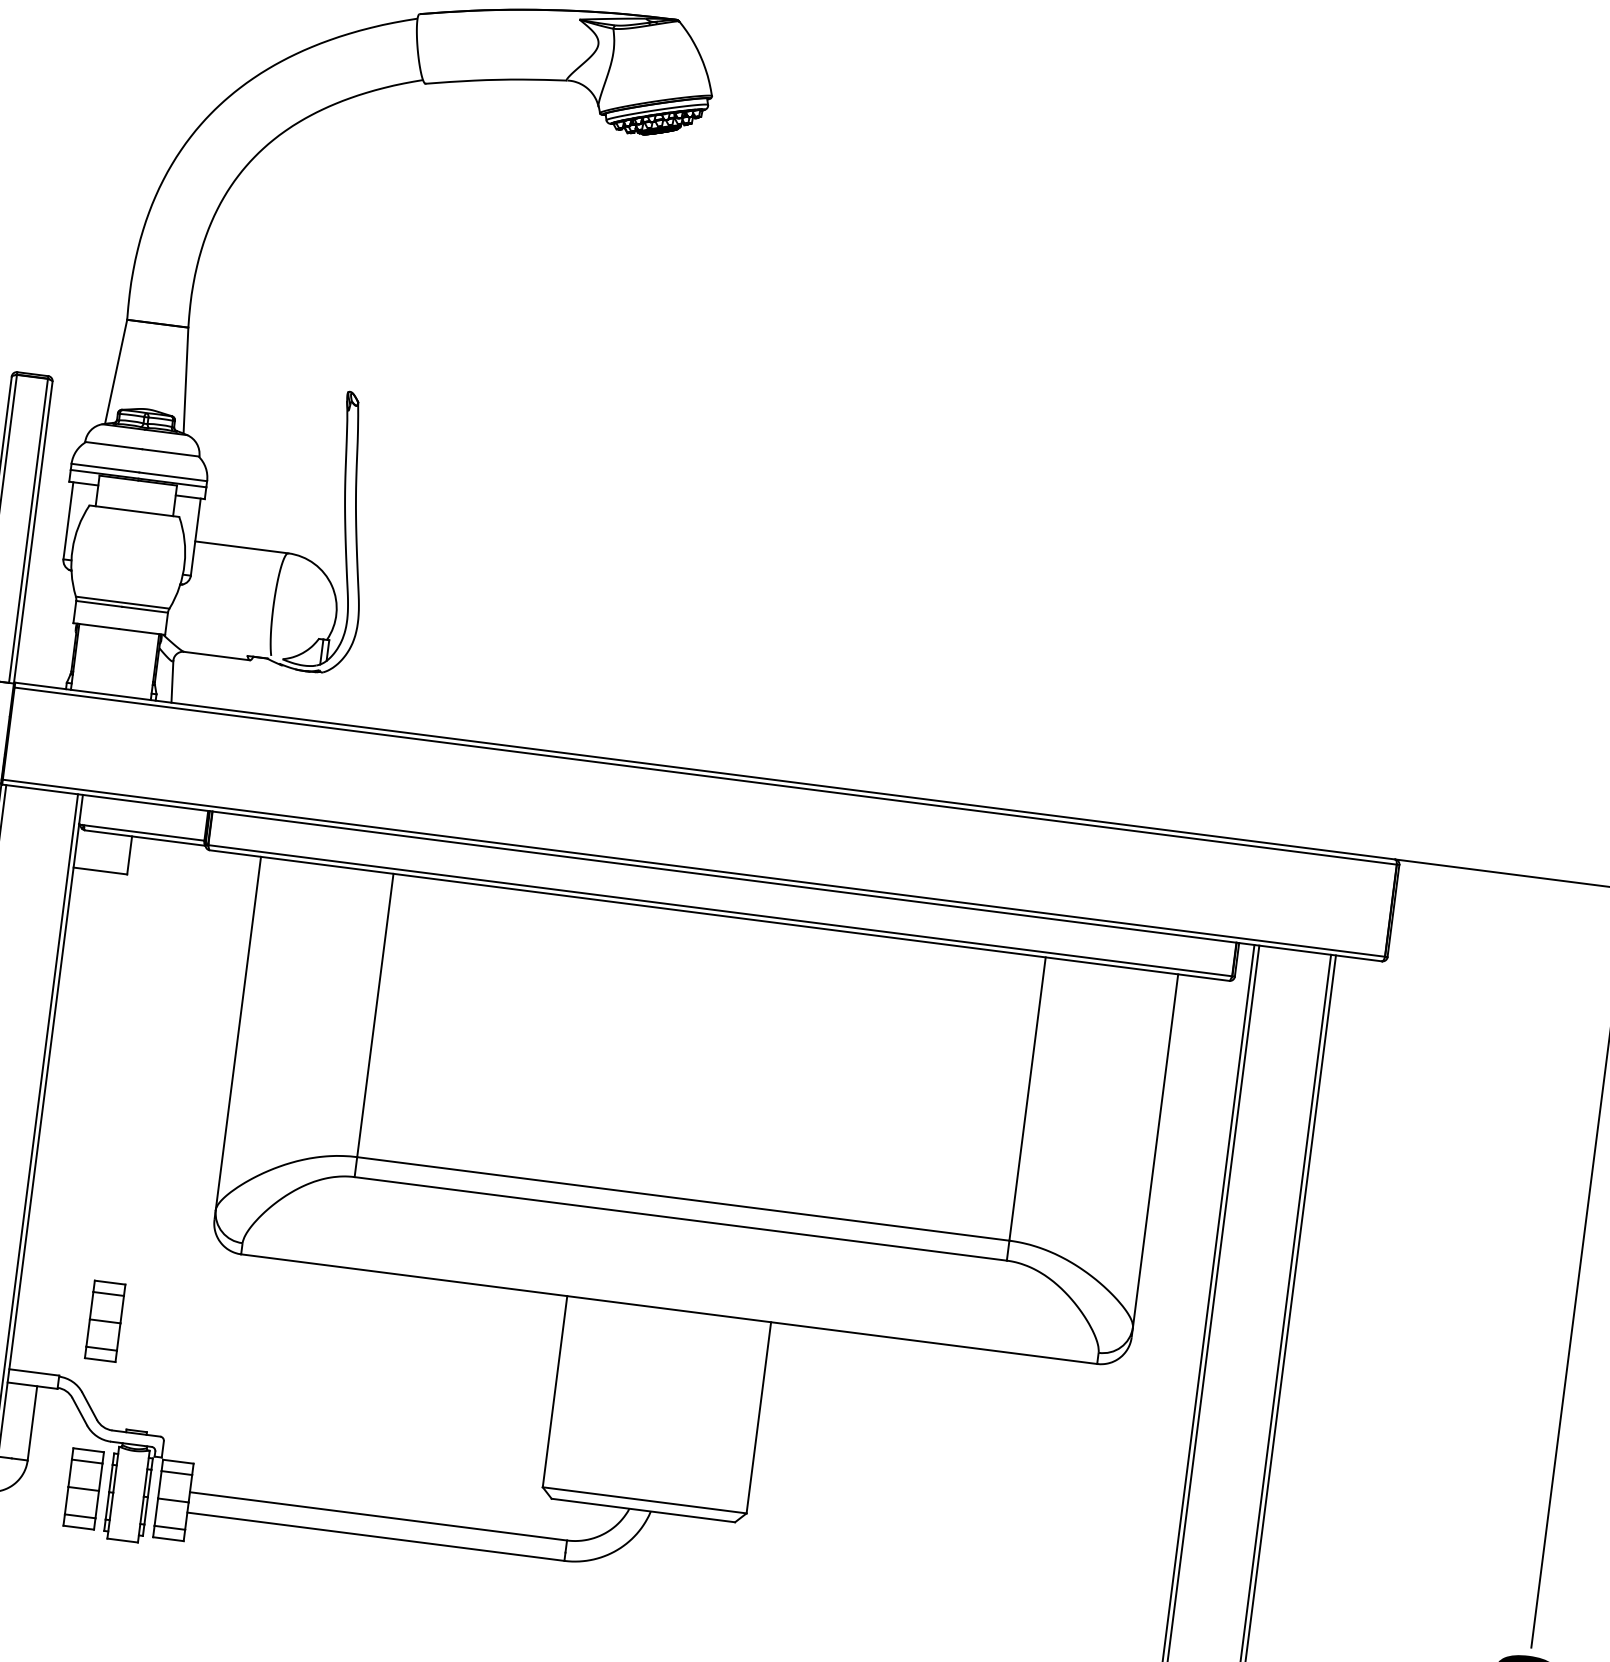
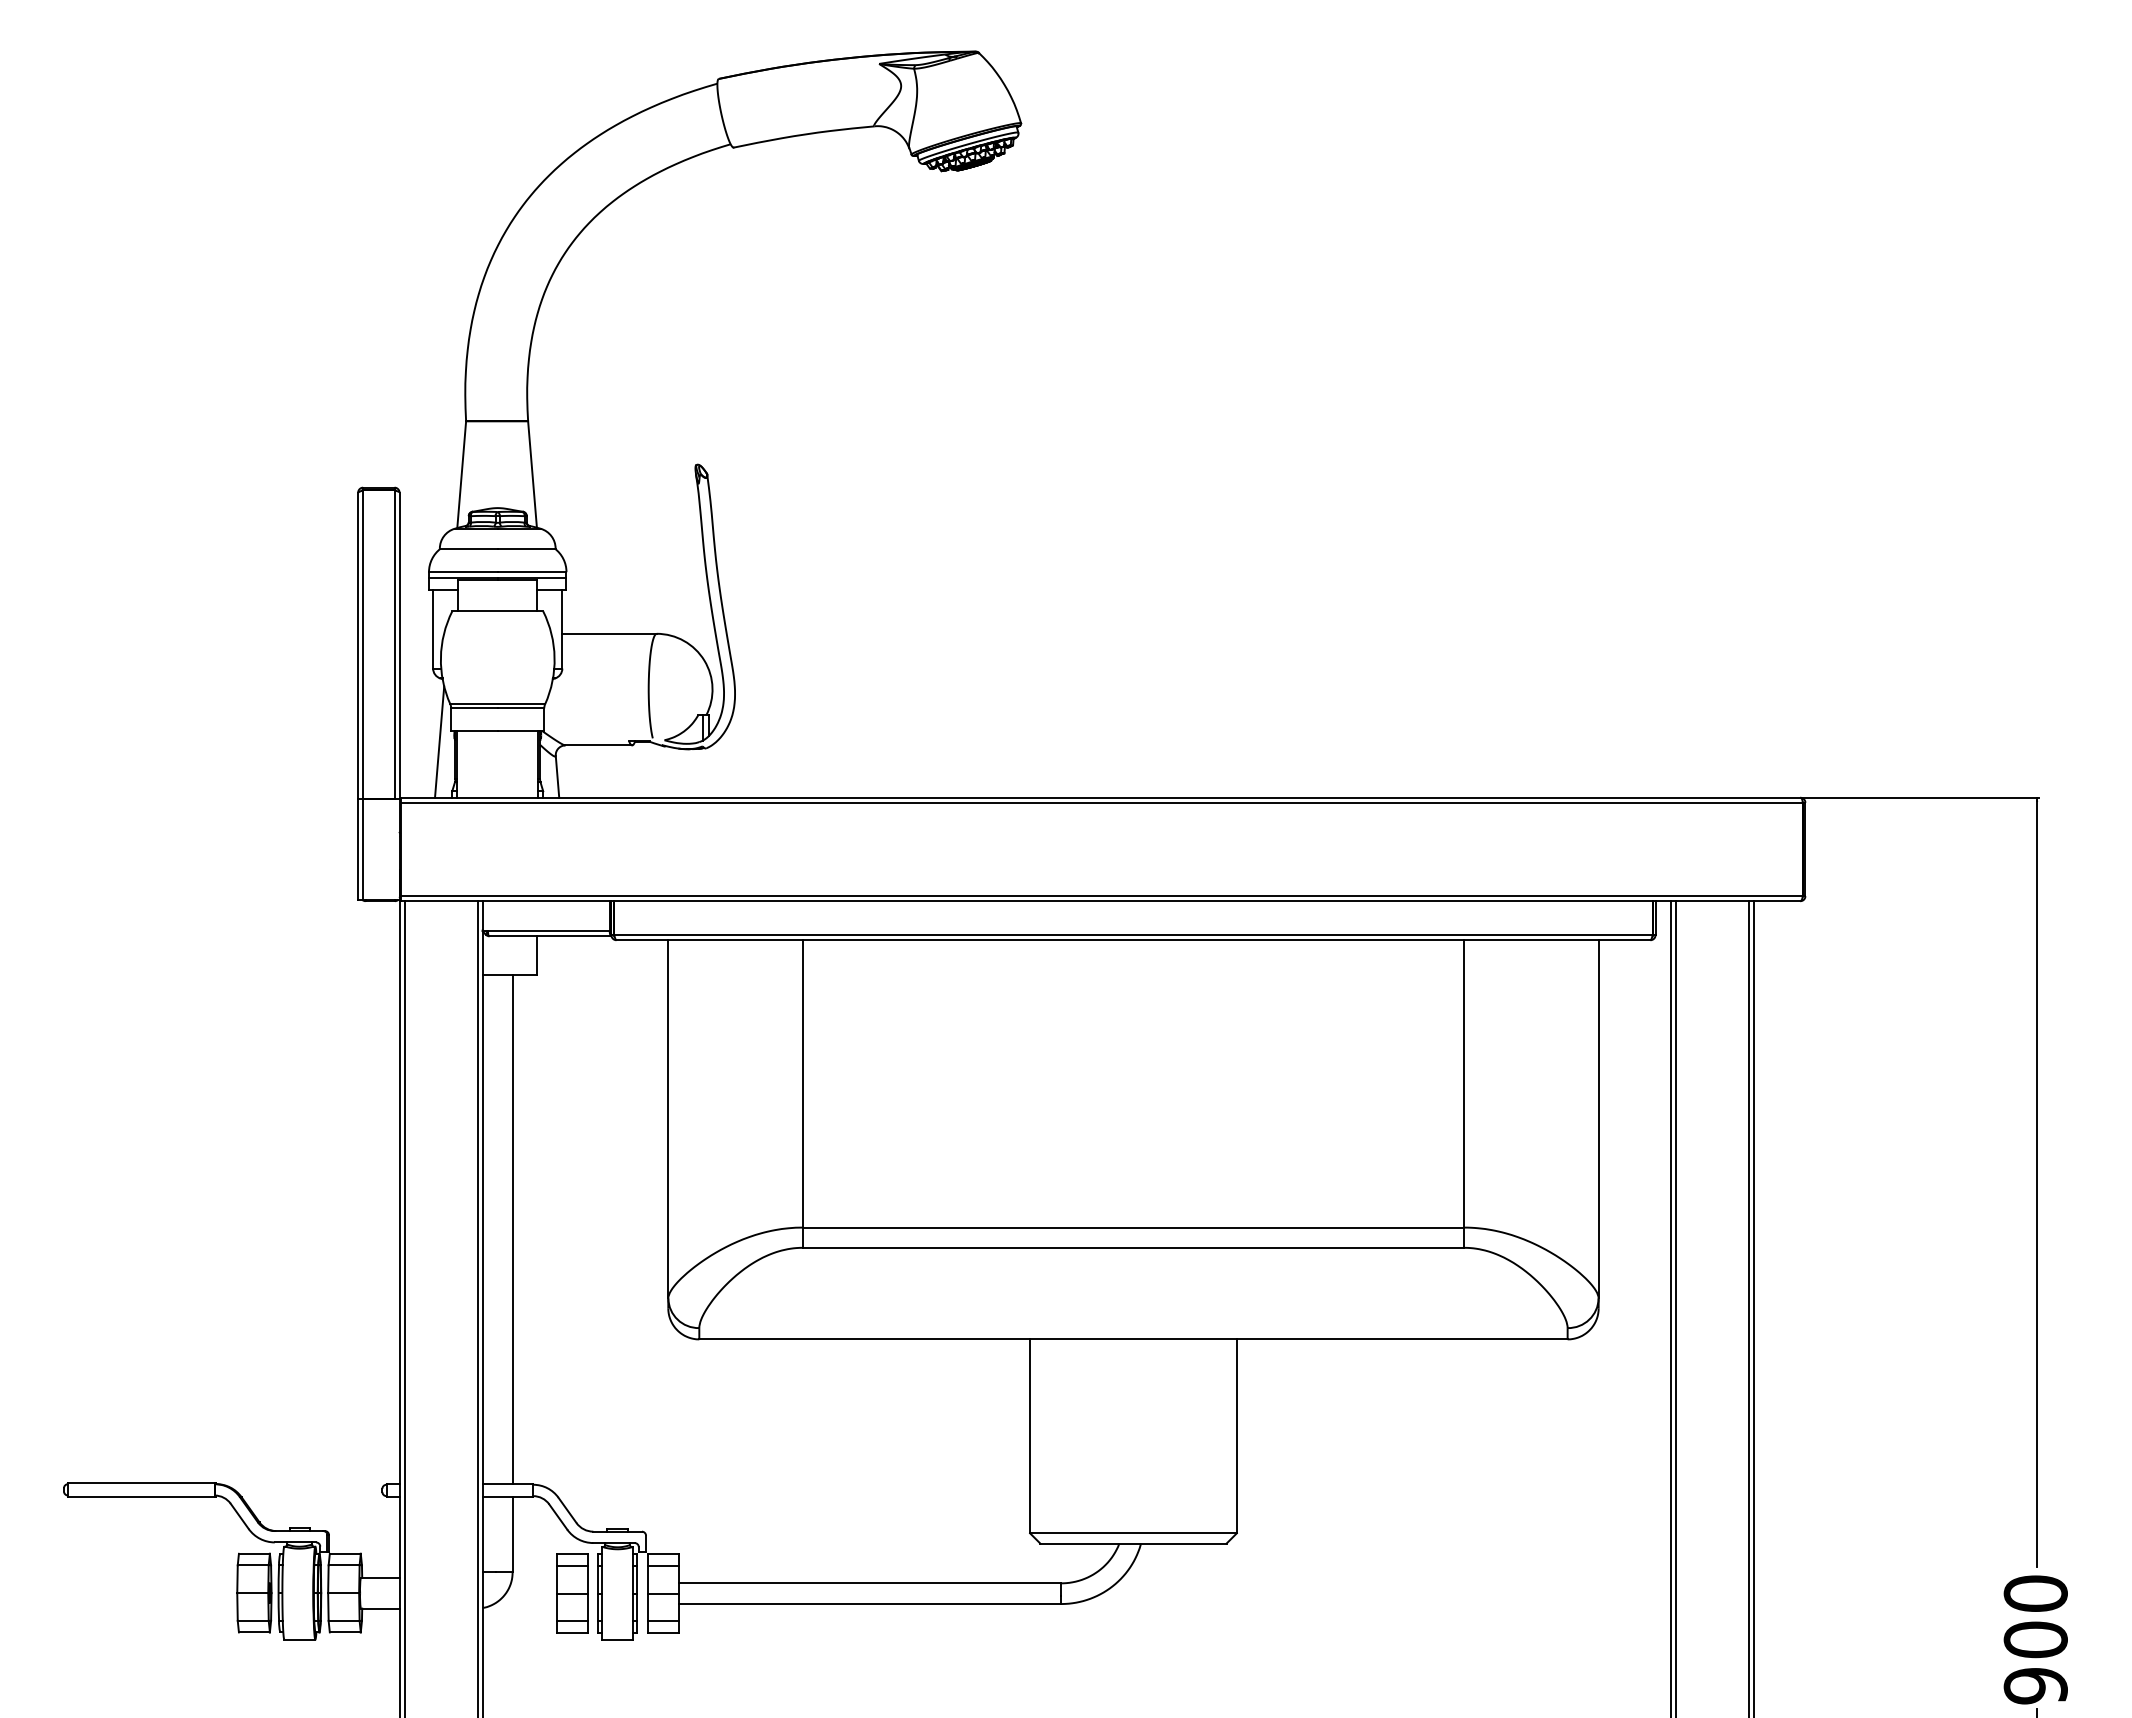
line: (60, 632) -> (439, 741), added
line: (71, 1121) -> (512, 1228), added
part: (105, 1321) -> (572, 1423), removed

